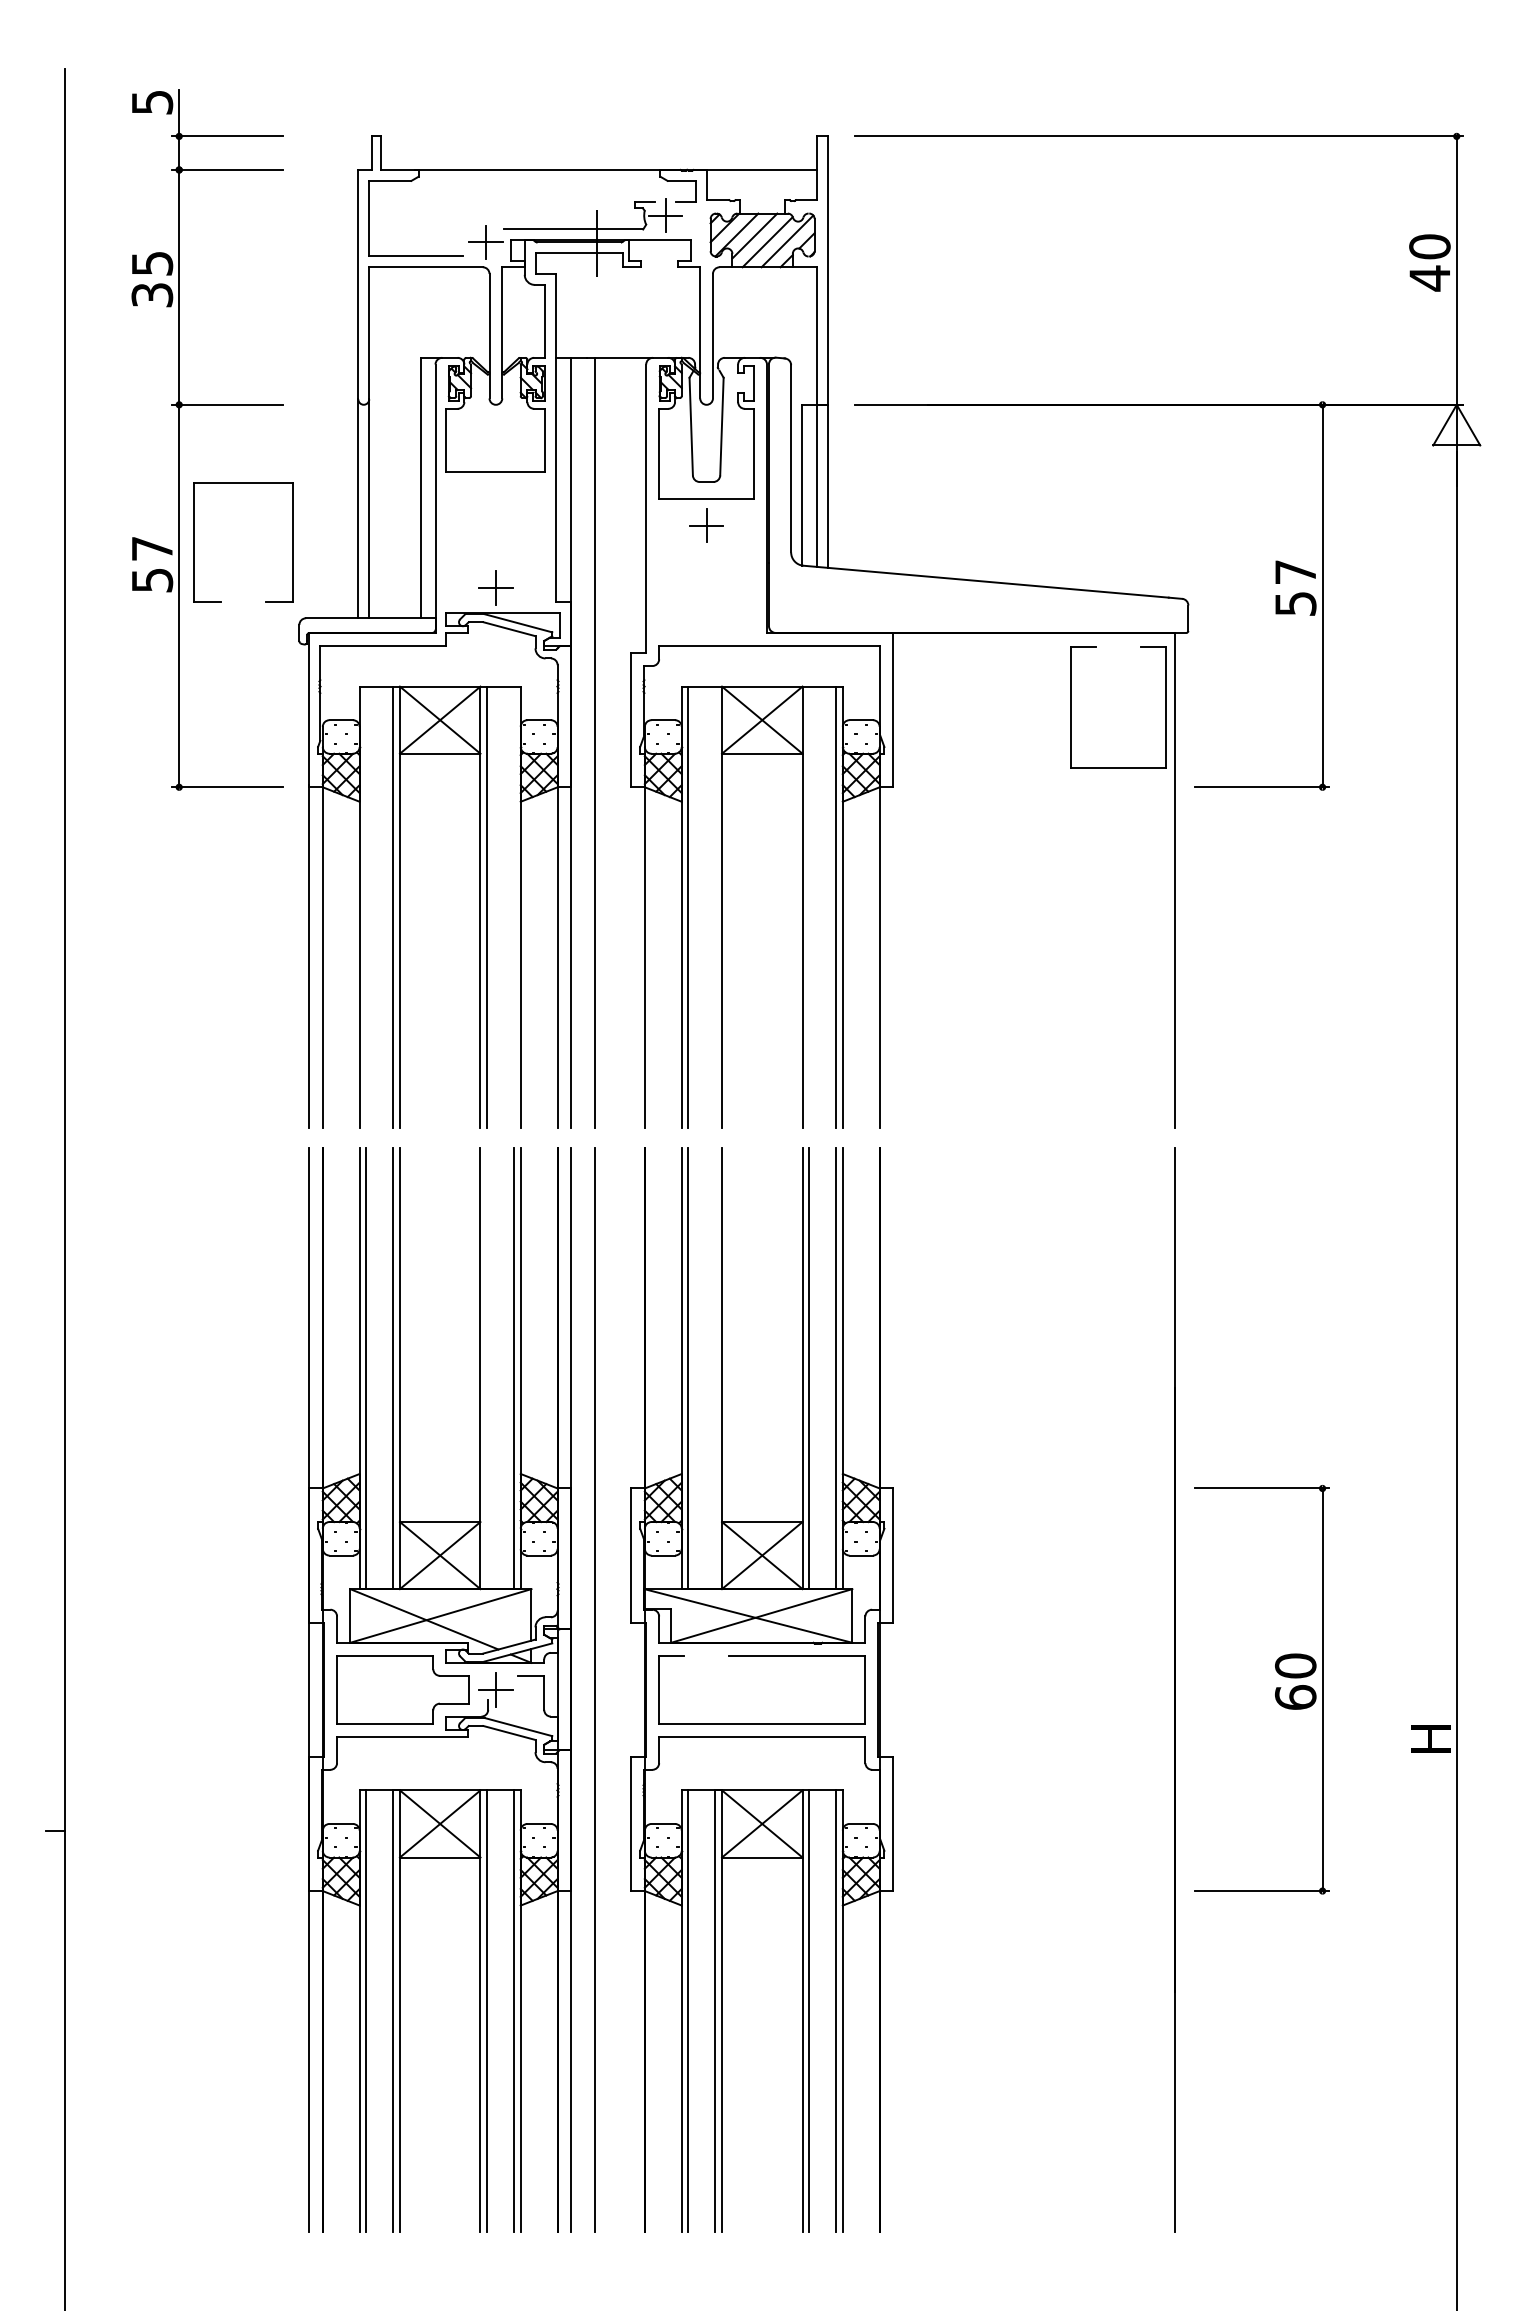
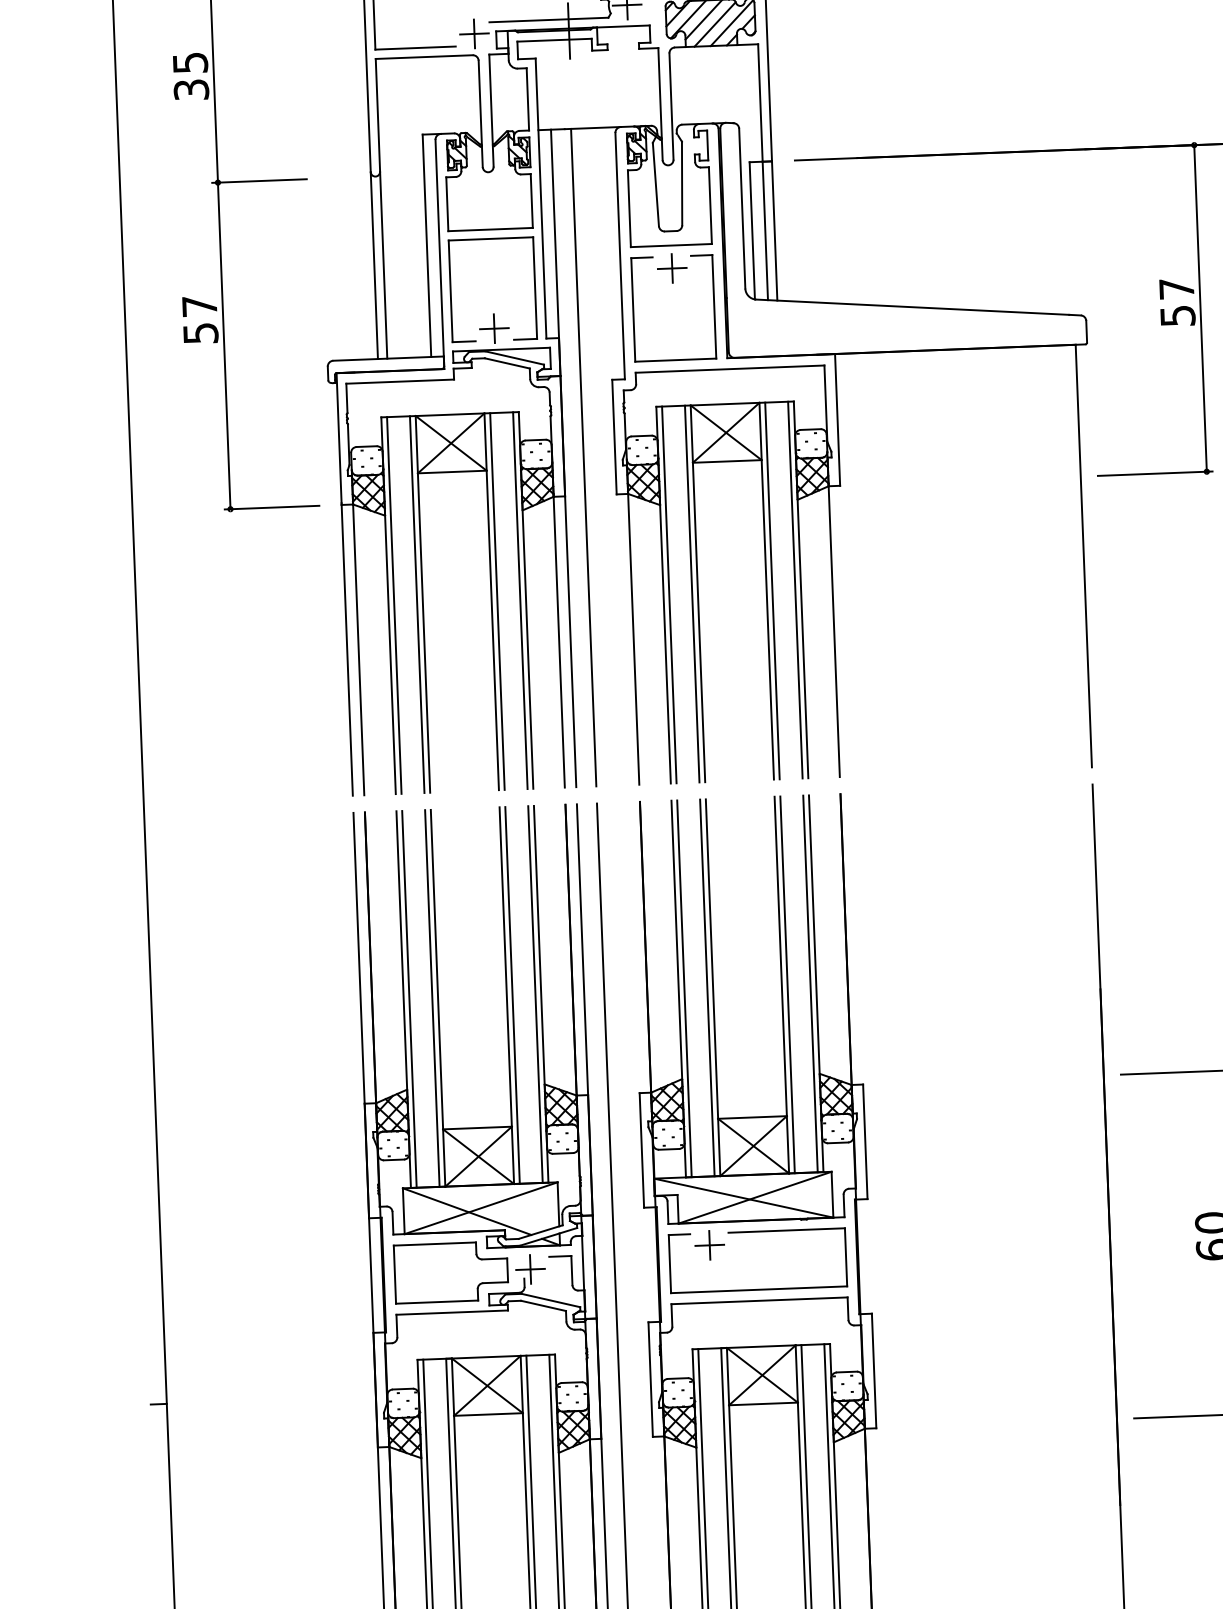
part: (194, 542) -> (450, 291), moved
part: (1071, 707) -> (633, 310), moved
line: (366, 906) -> (394, 604), added
line: (514, 906) -> (520, 600), added
line: (715, 906) -> (692, 593), added
line: (809, 906) -> (772, 590), added
line: (487, 1368) -> (512, 995), added
line: (715, 1368) -> (707, 987), added
part: (706, 1669) -> (709, 1245), added

